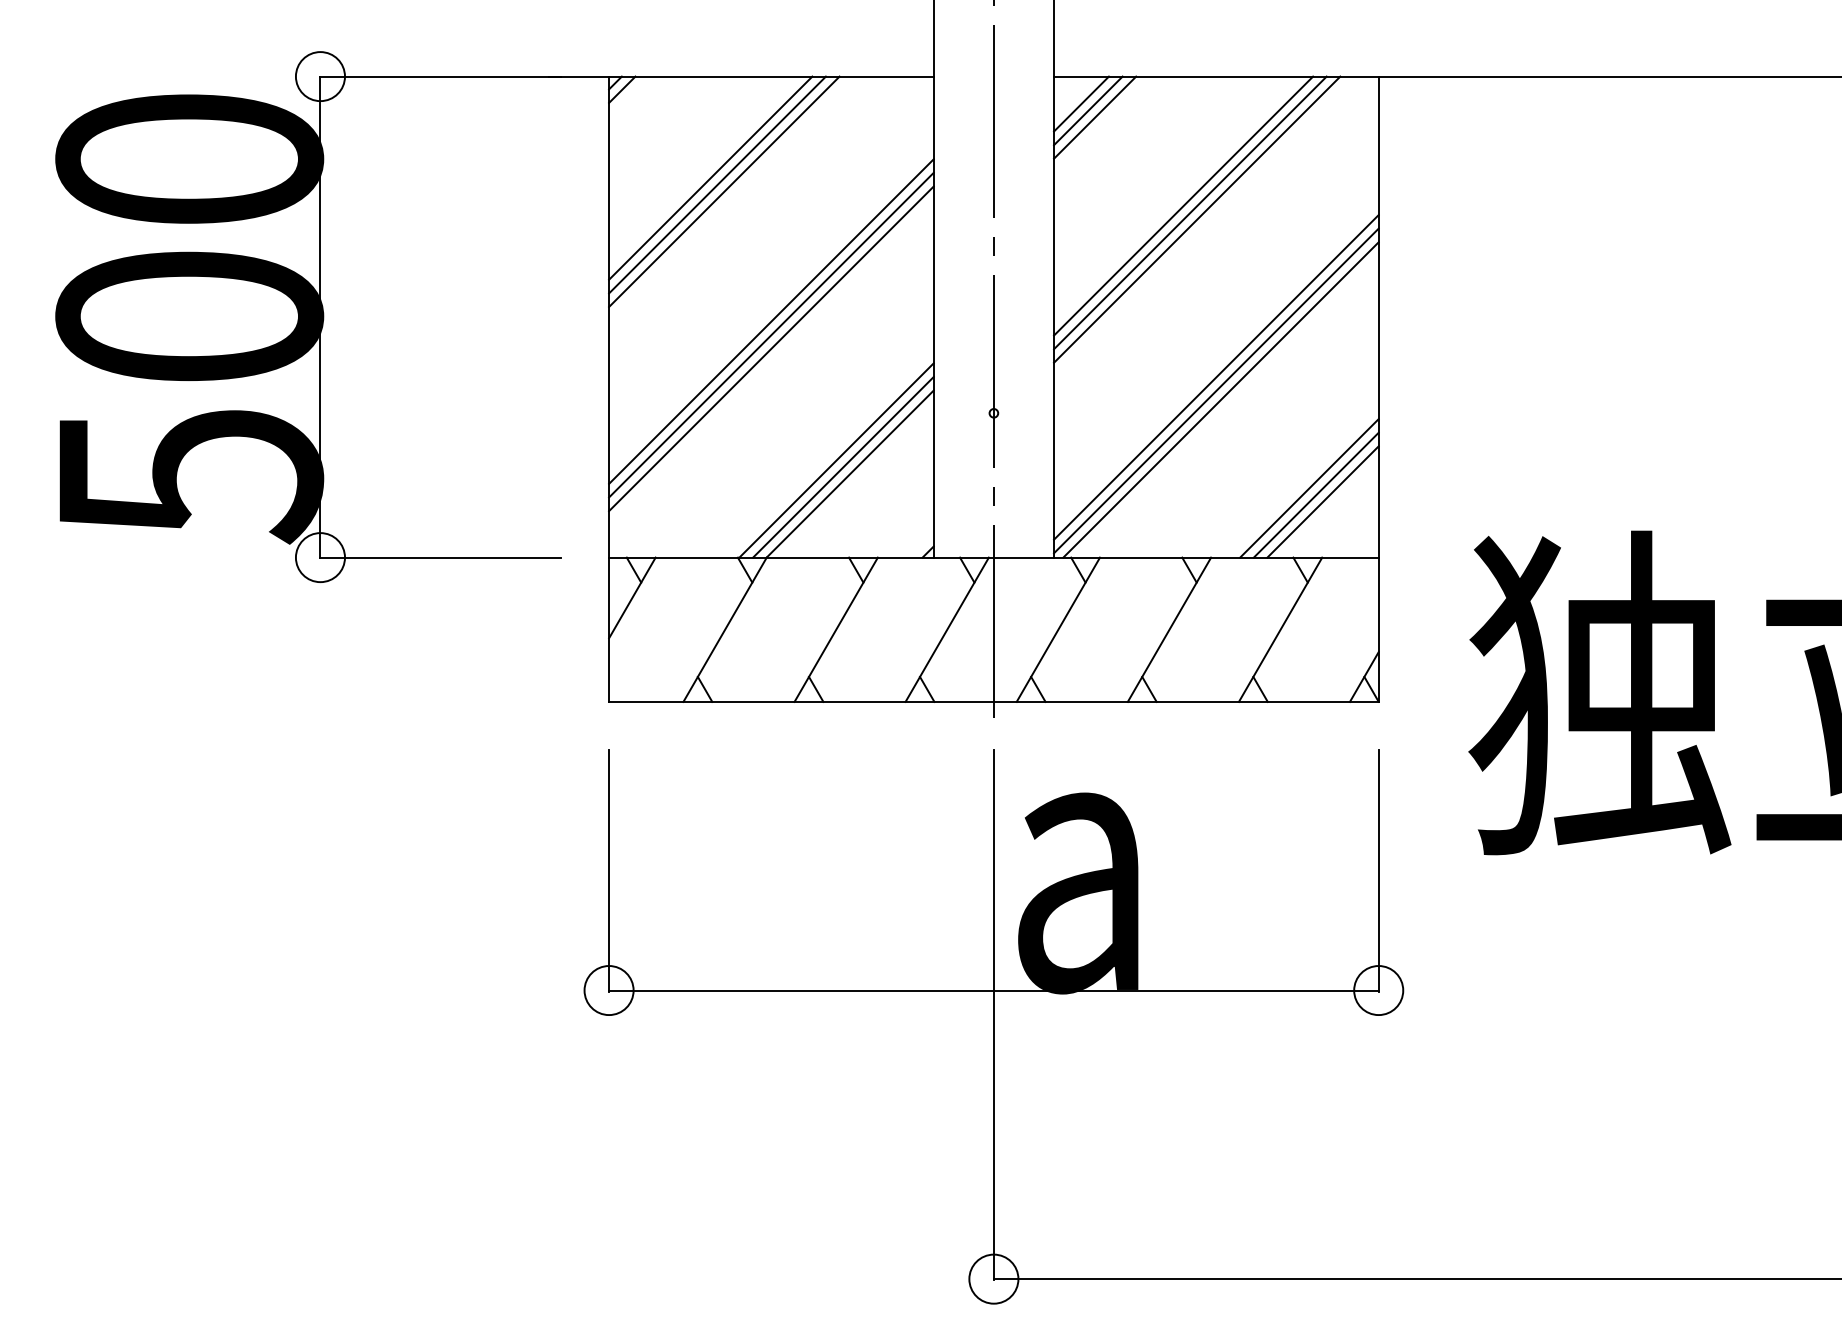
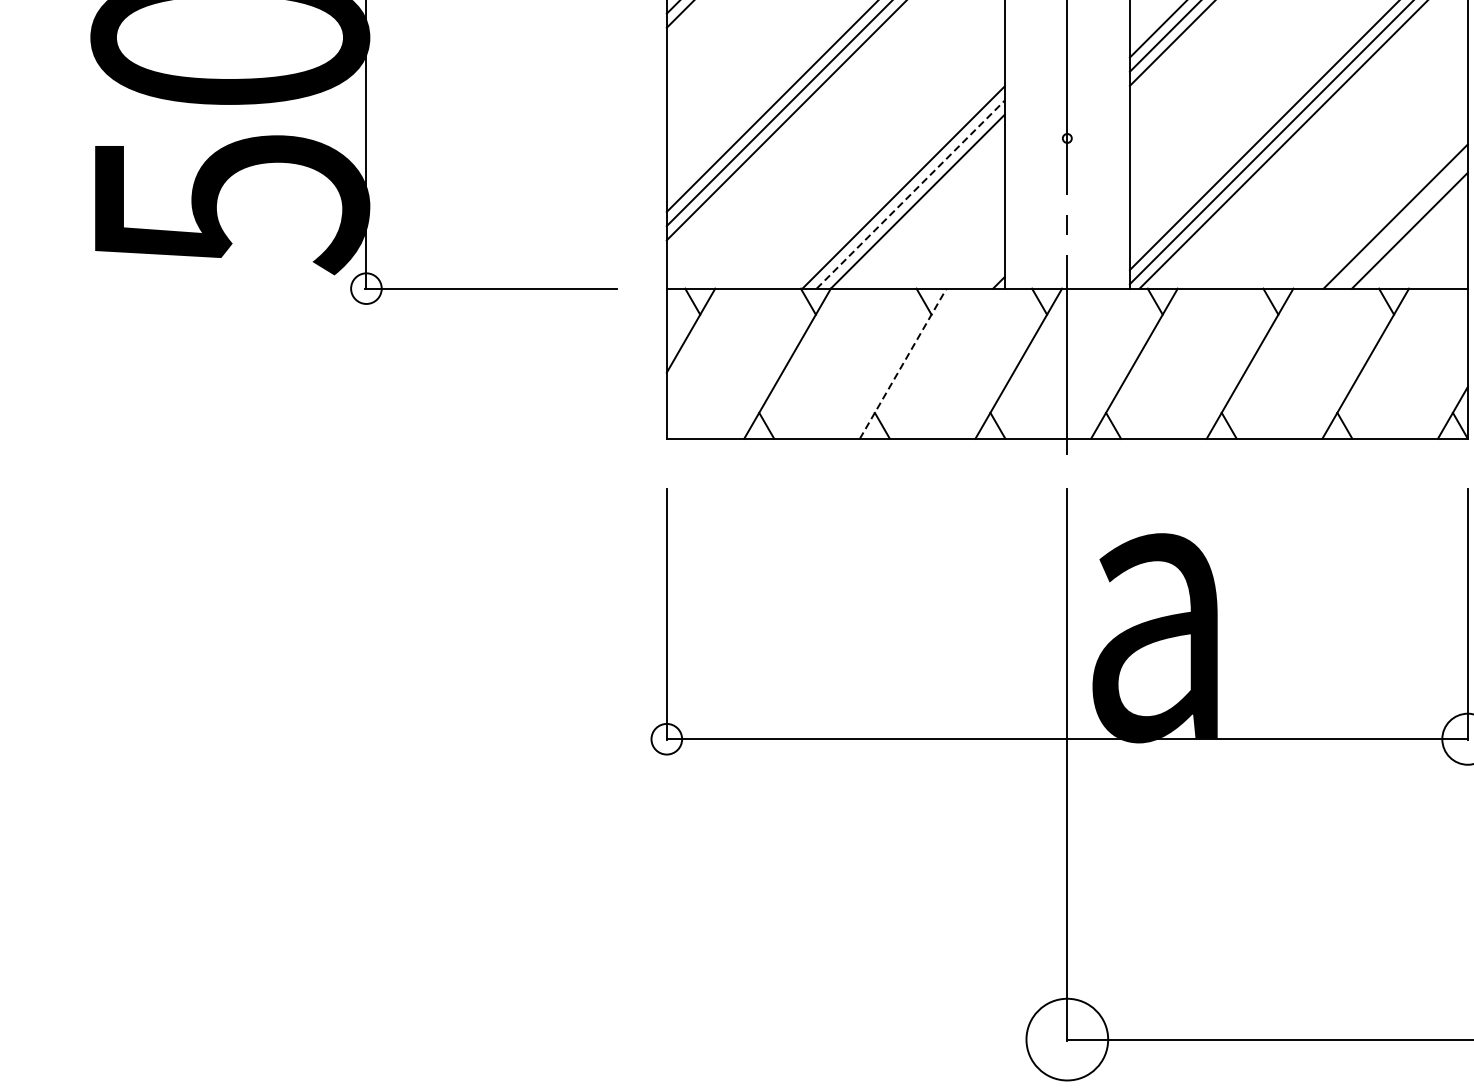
line: (843, 467) -> (910, 194), solid -> dashed
line: (1315, 494) -> (1402, 222), removed
circle: (320, 557) -> (366, 288), size x0.6
line: (836, 629) -> (903, 363), solid -> dashed
circle: (608, 990) -> (666, 739), size x0.6
circle: (993, 1278) -> (1066, 1038), size x1.6

